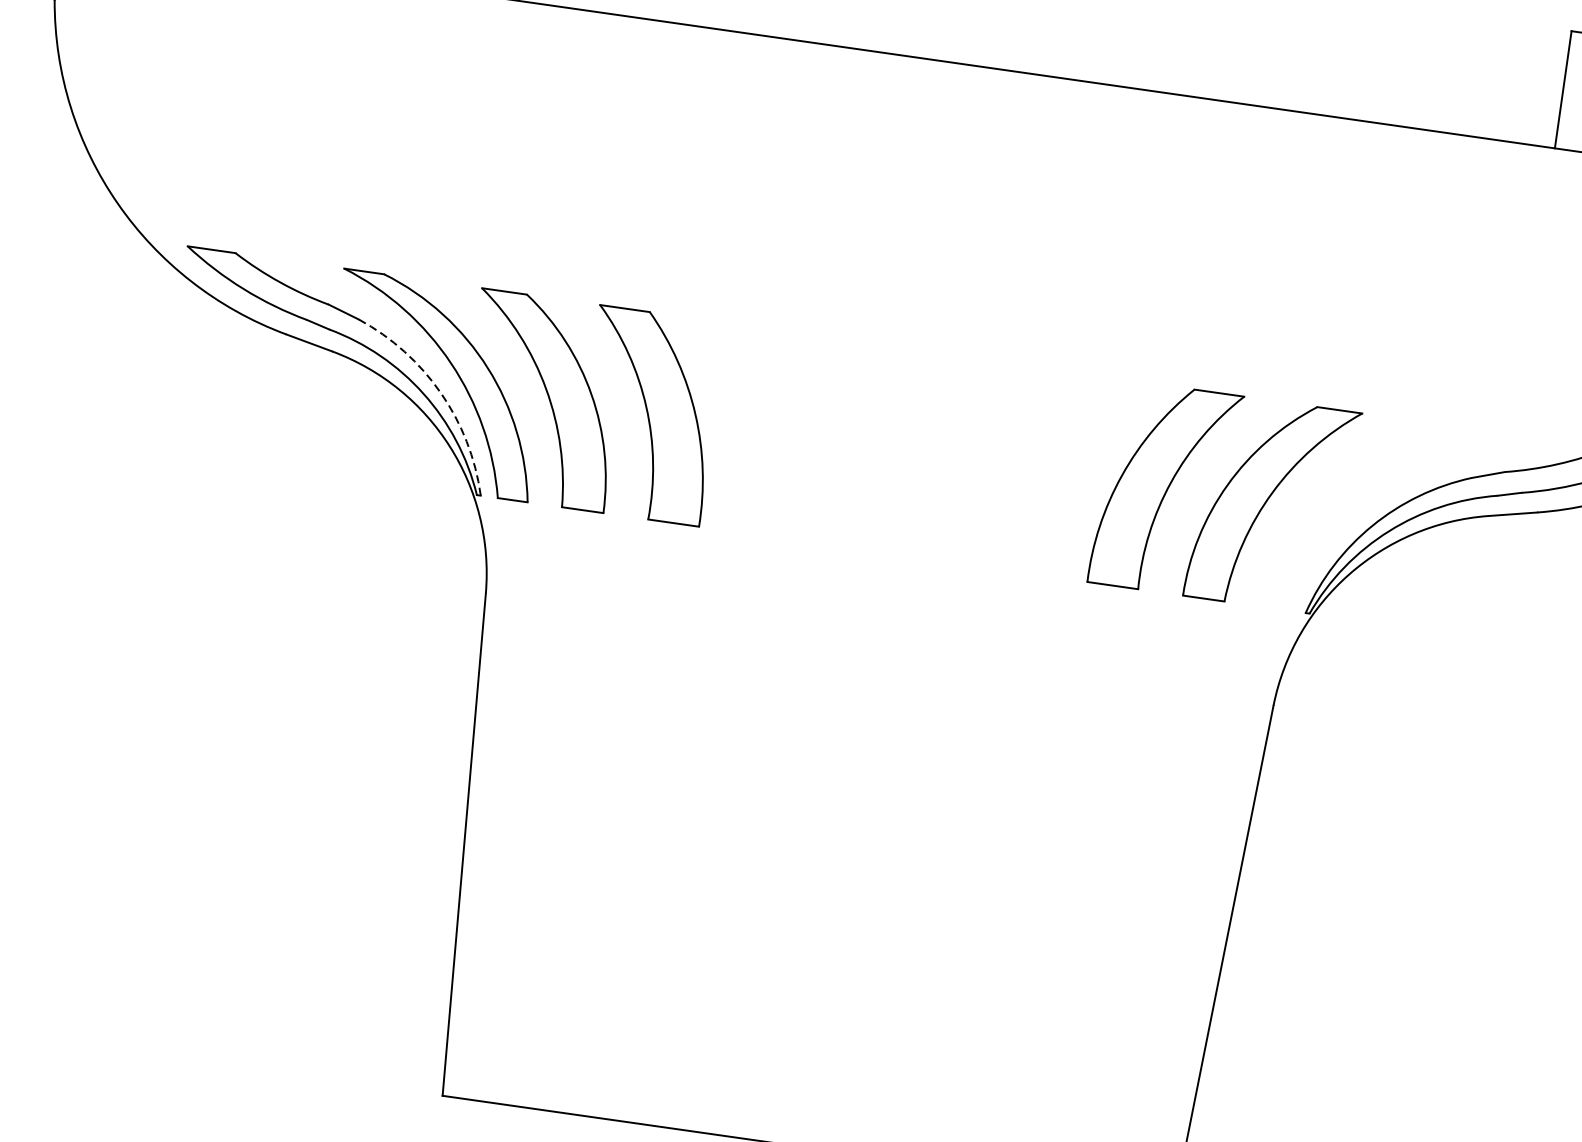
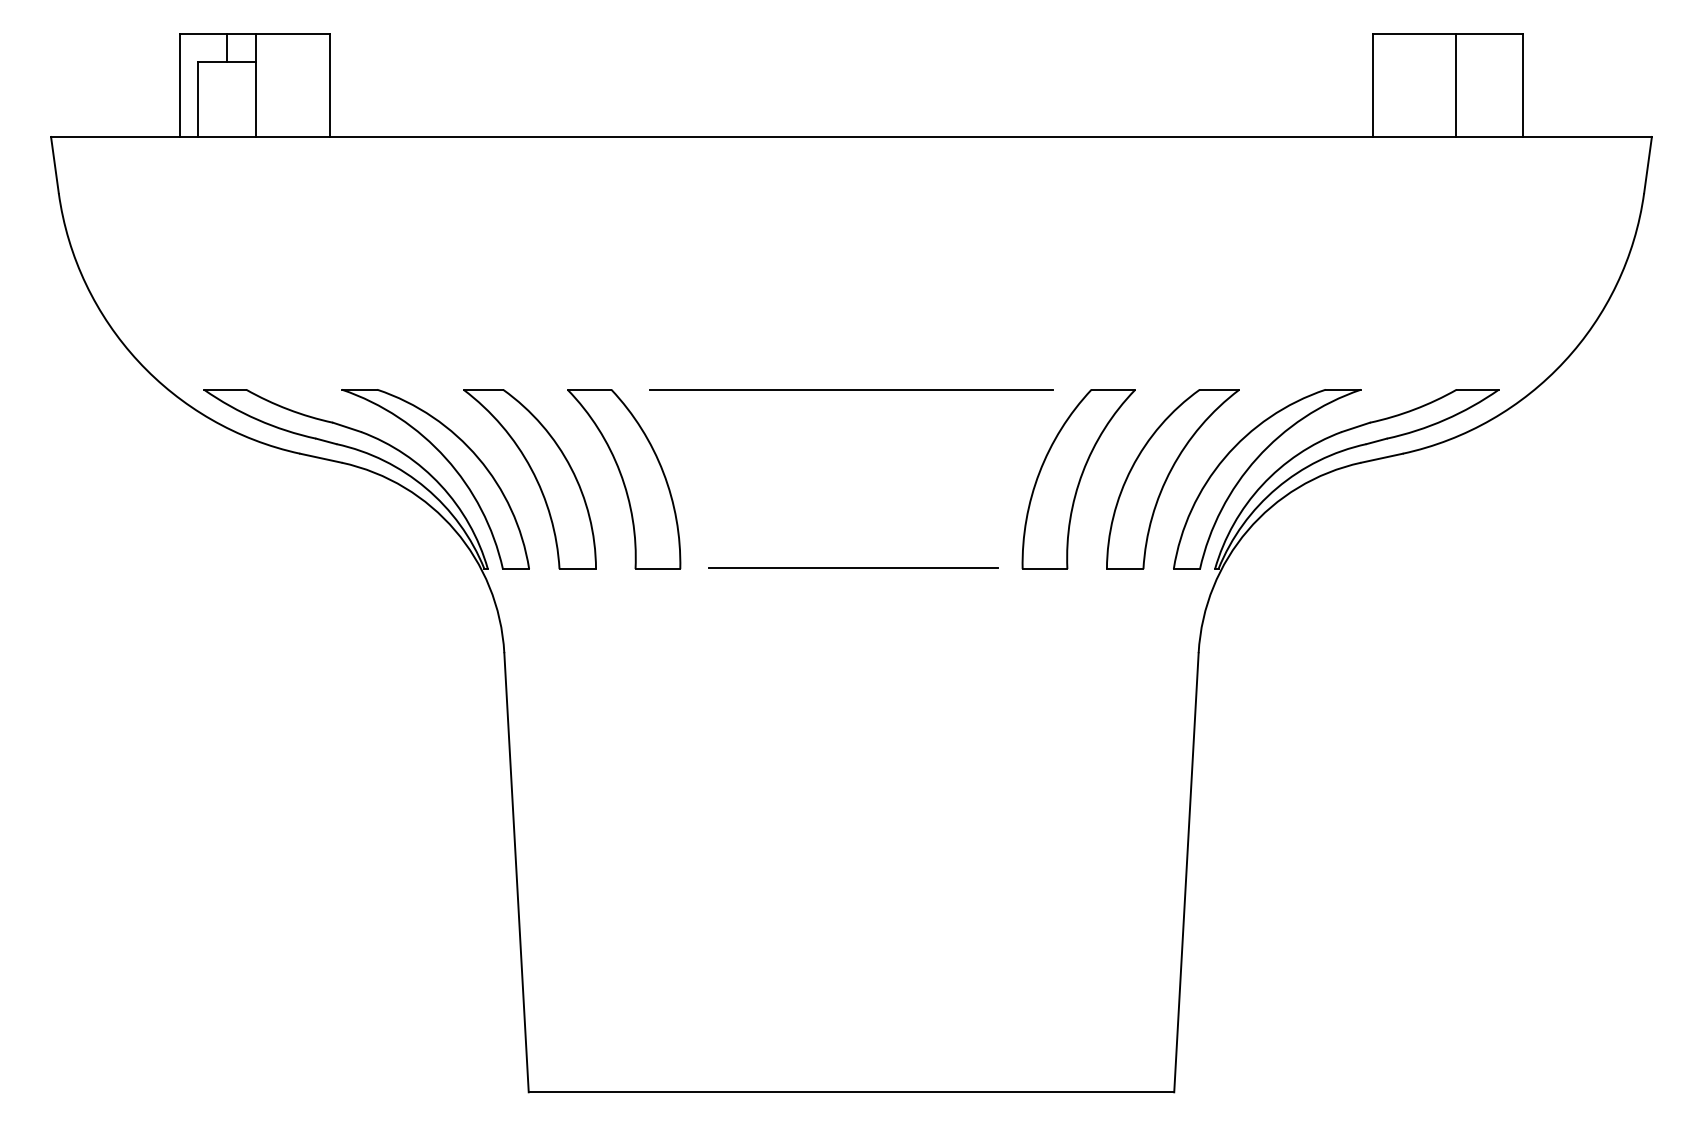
line: (921, 350) -> (850, 389), added
arc: (440, 393) -> (440, 485), dashed -> solid
part: (1364, 501) -> (1252, 465), added
line: (894, 553) -> (852, 568), added

